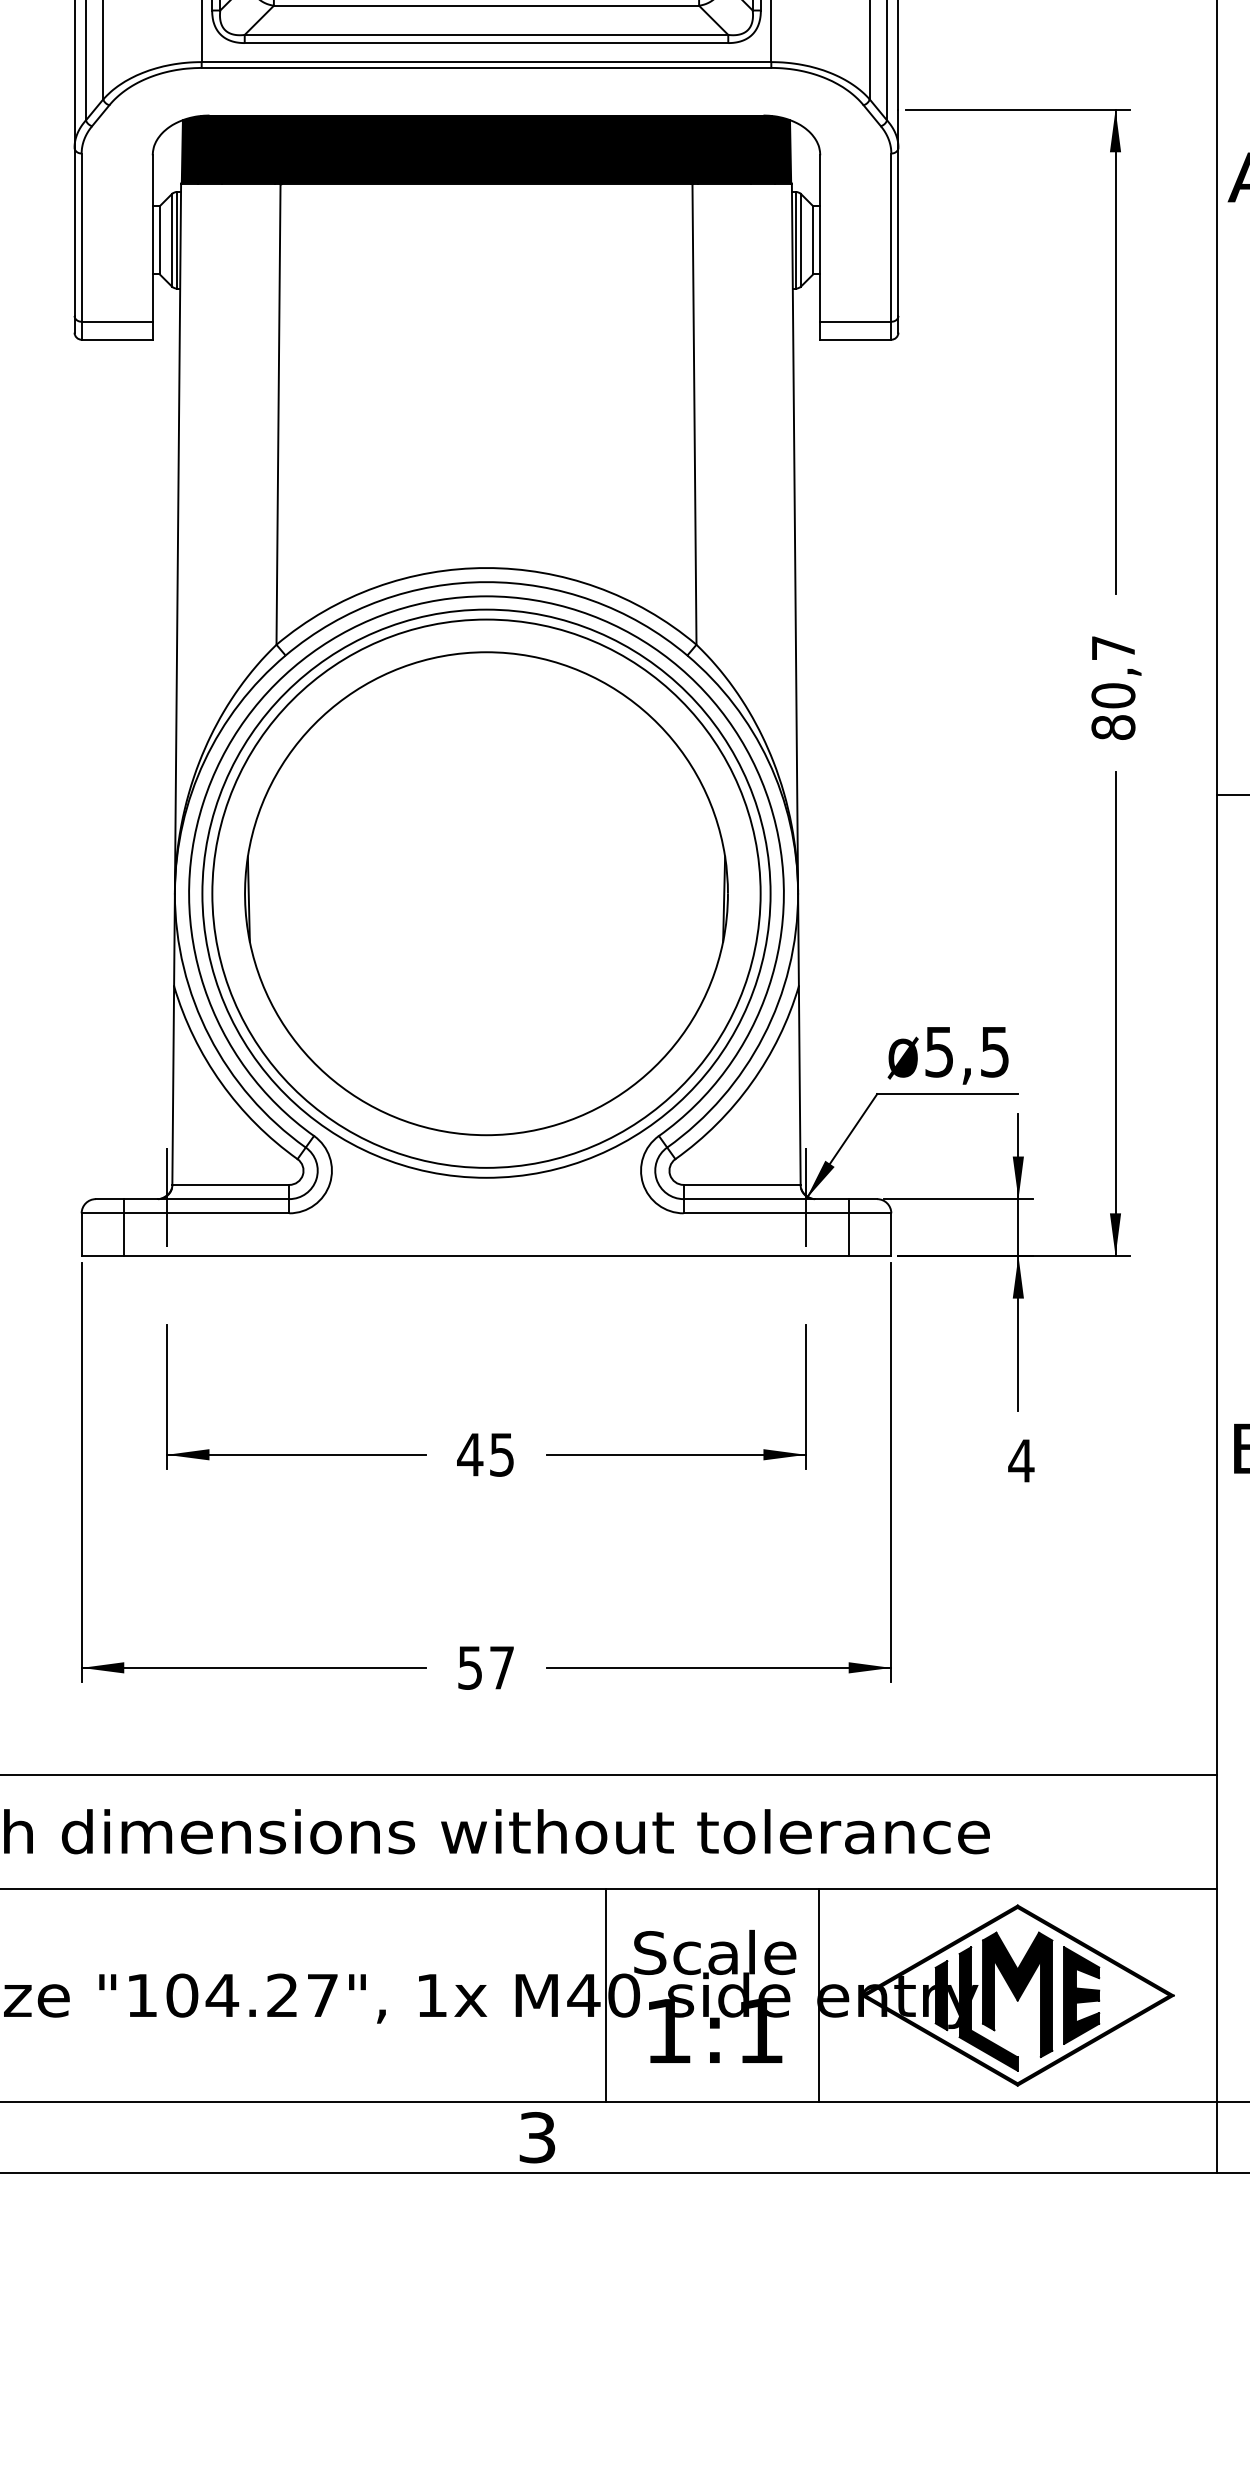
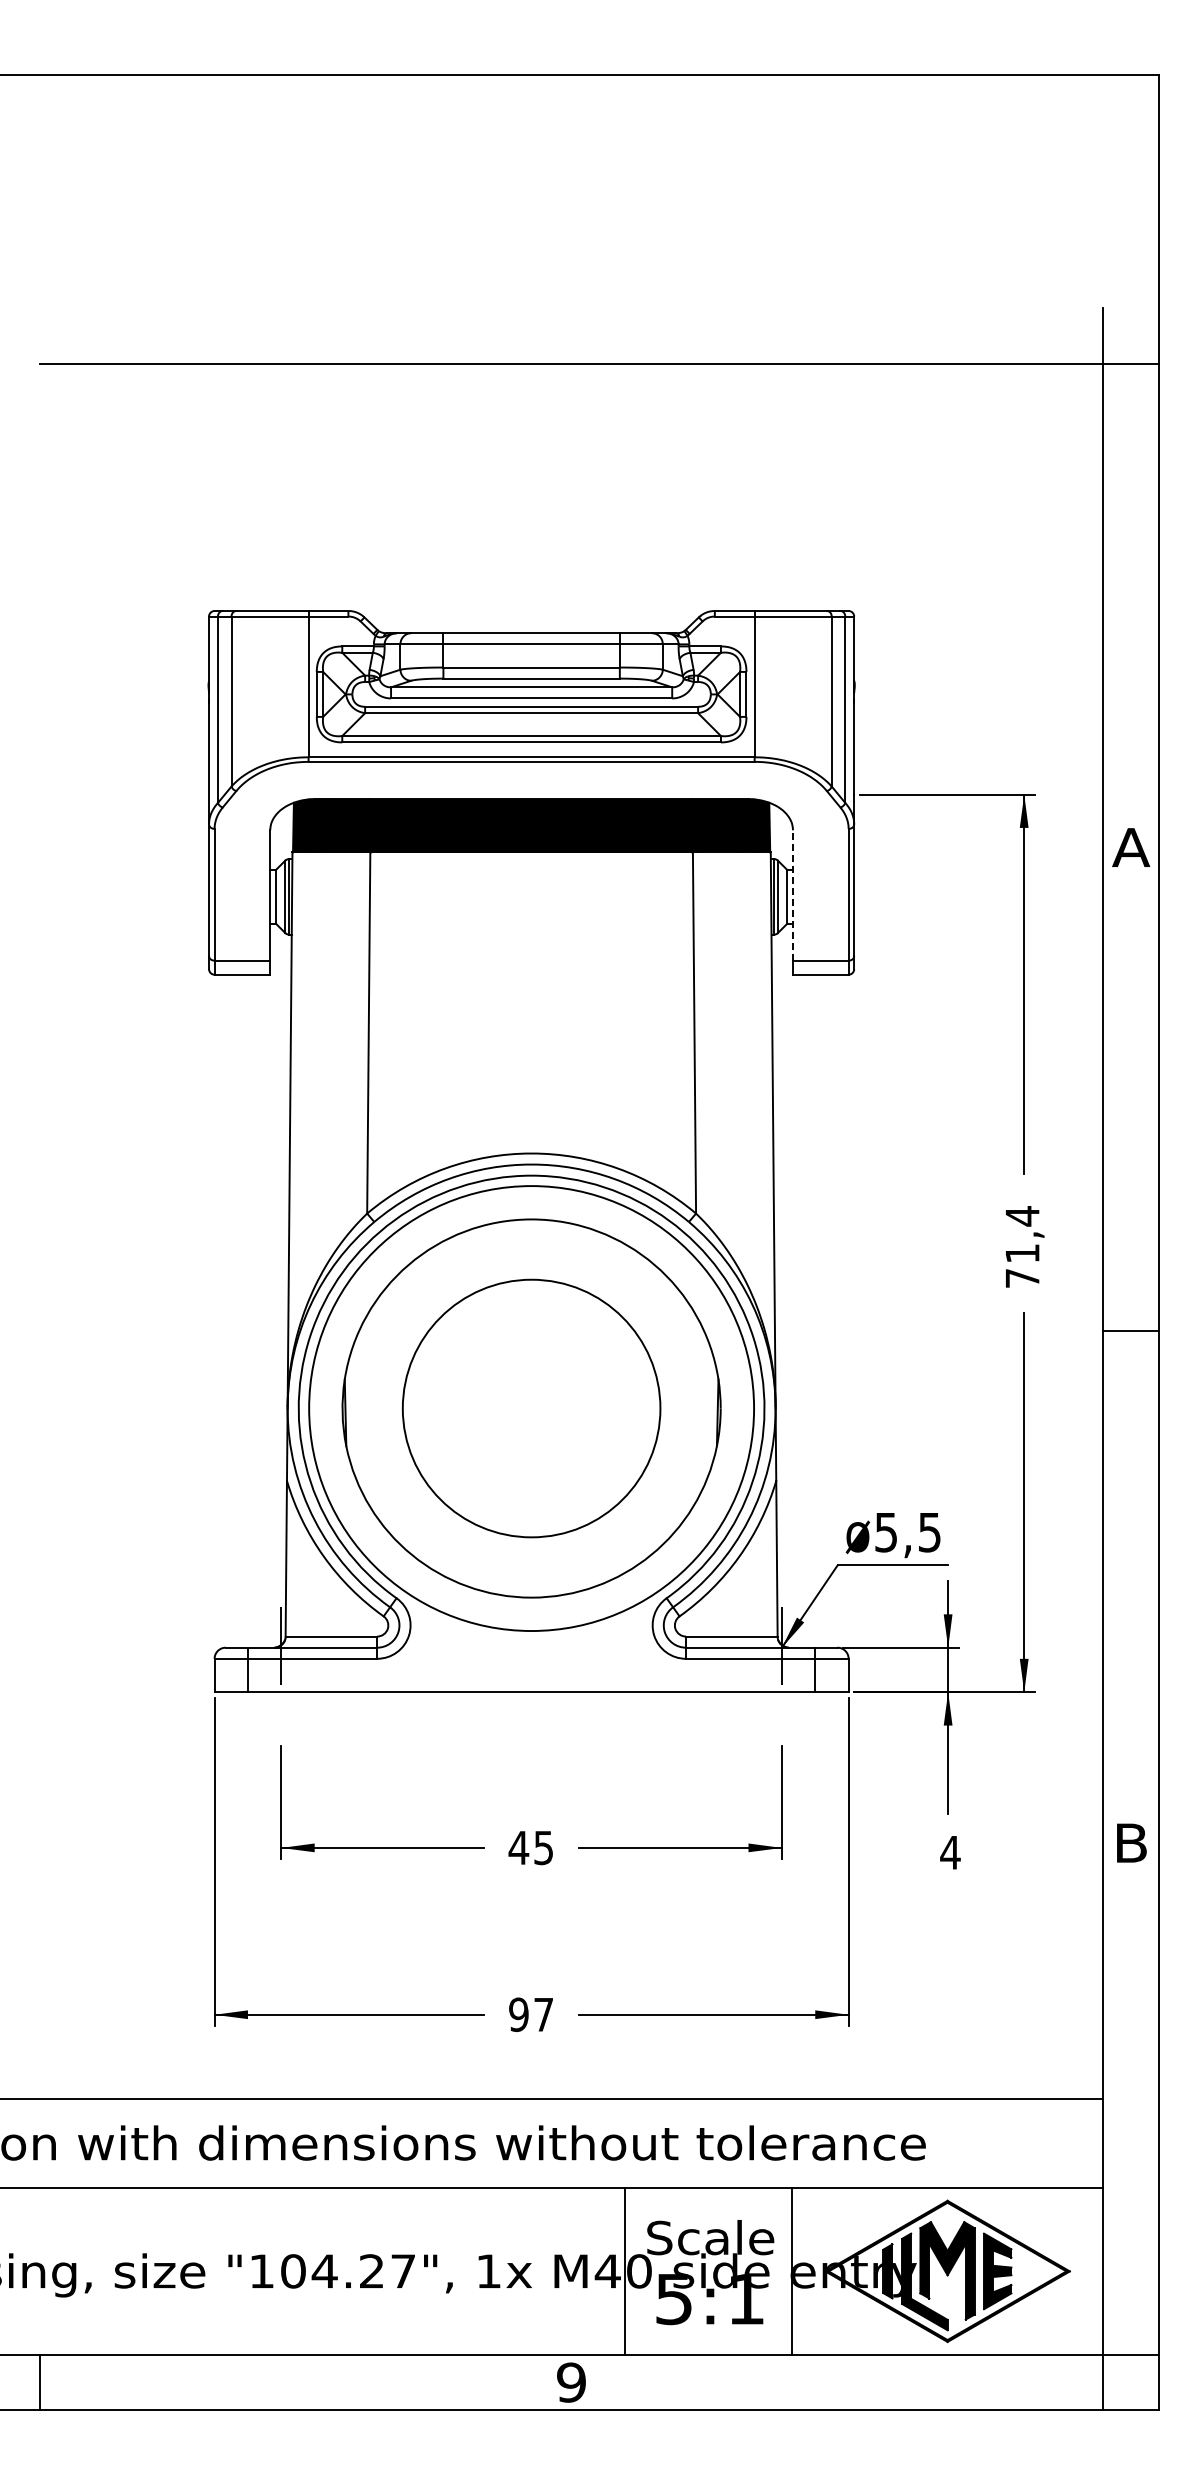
line: (820, 237) -> (793, 894), solid -> dashed
text: (1113, 688) -> (1022, 1247), 80,7 -> 71,4
circle: (486, 893) -> (531, 1408), size x0.6
text: (469, 1667) -> (518, 2014), 57 -> 97
text: (667, 2031) -> (673, 2299), 1:1 -> 5:1
text: (537, 2137) -> (571, 2382), 3 -> 9

